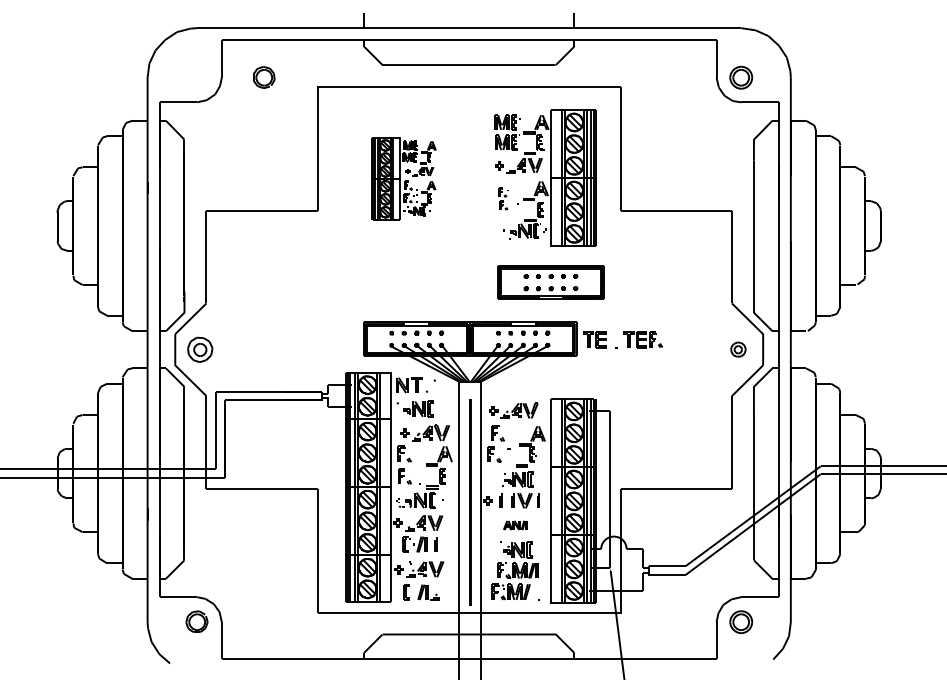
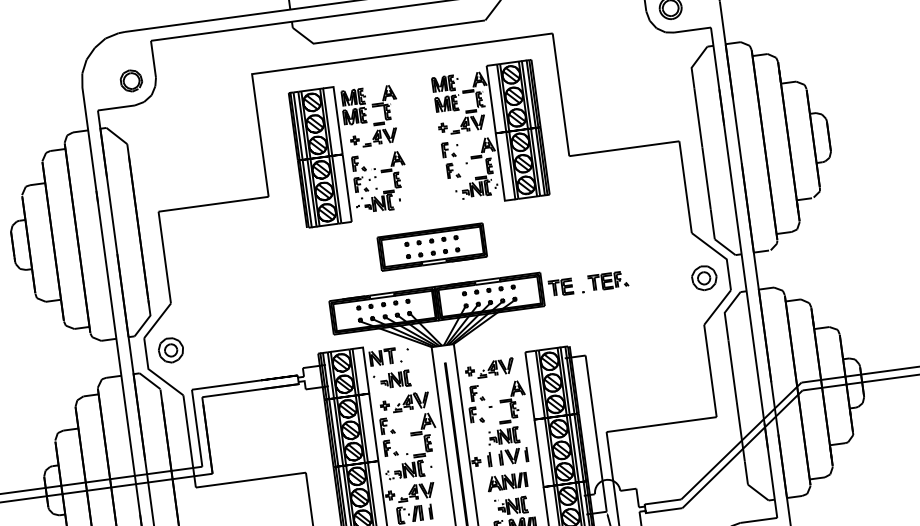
part: (264, 77) -> (131, 80), moved
part: (403, 178) -> (349, 153), size x1.67
part: (503, 198) -> (451, 159), size x1.67
part: (550, 282) -> (431, 247), moved
part: (738, 349) -> (704, 277), size x1.67
part: (515, 525) -> (507, 482), size x1.67

